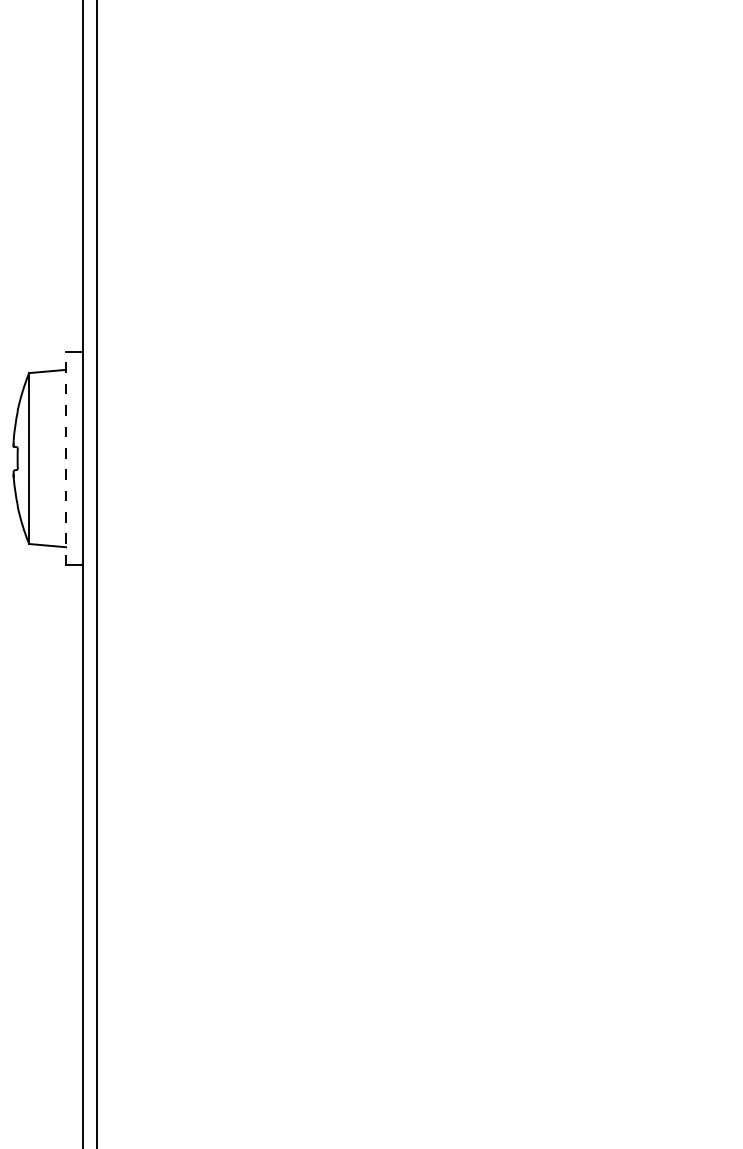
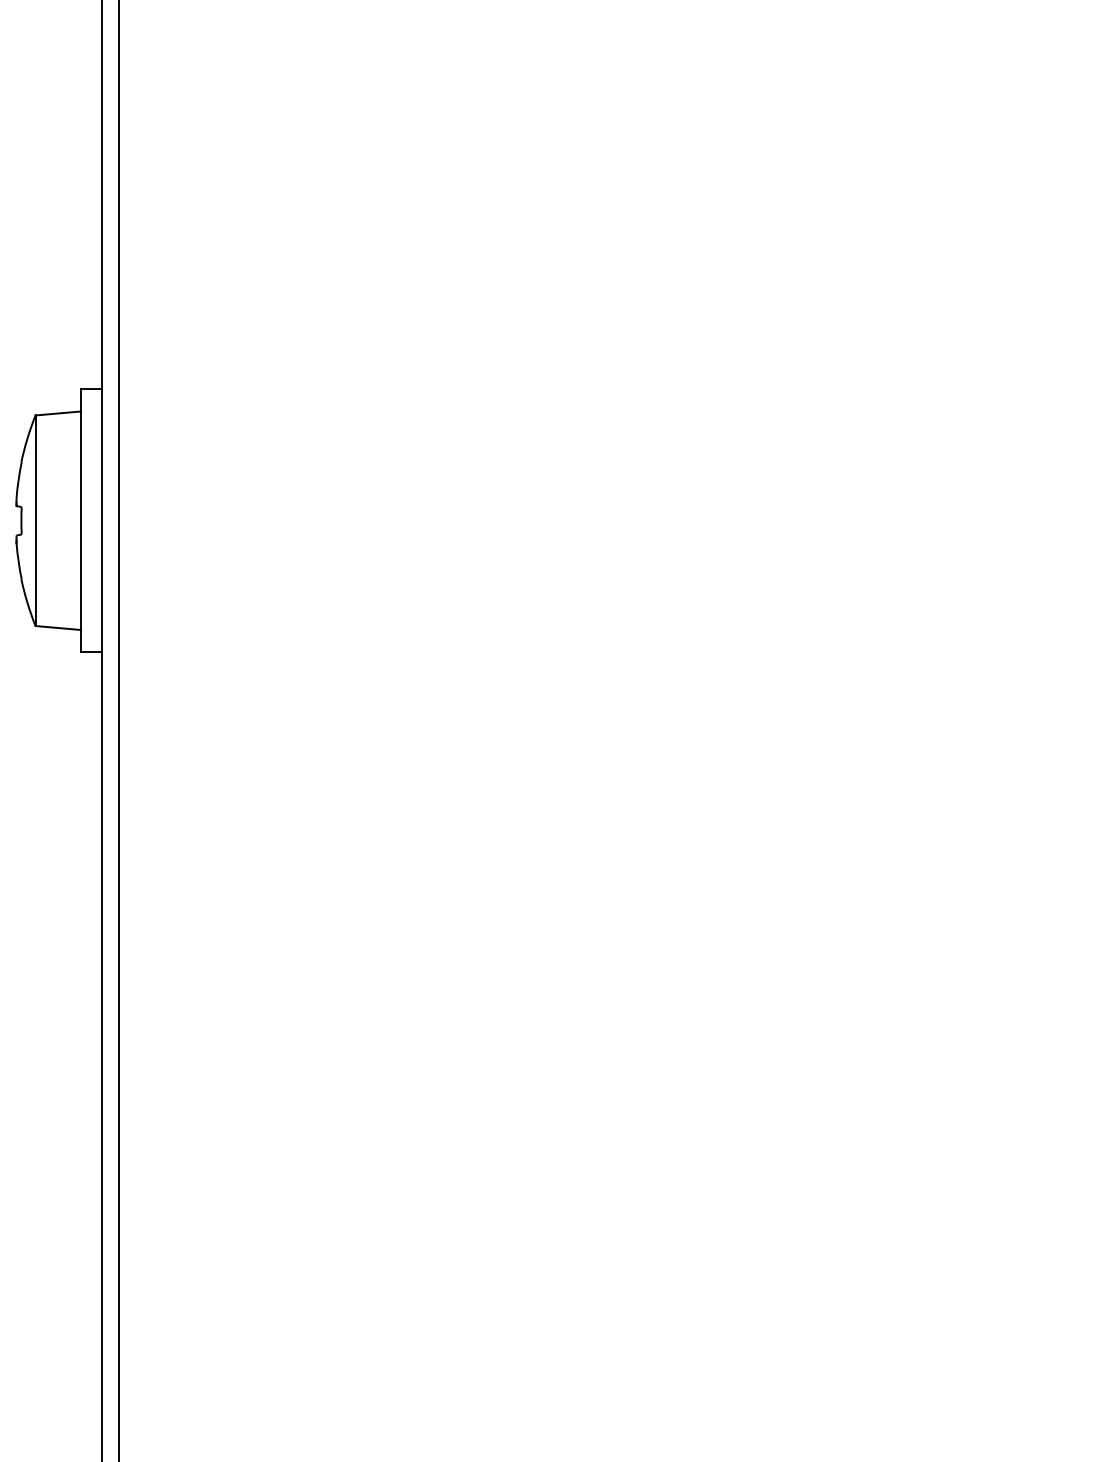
line: (66, 458) -> (81, 520), dashed -> solid

